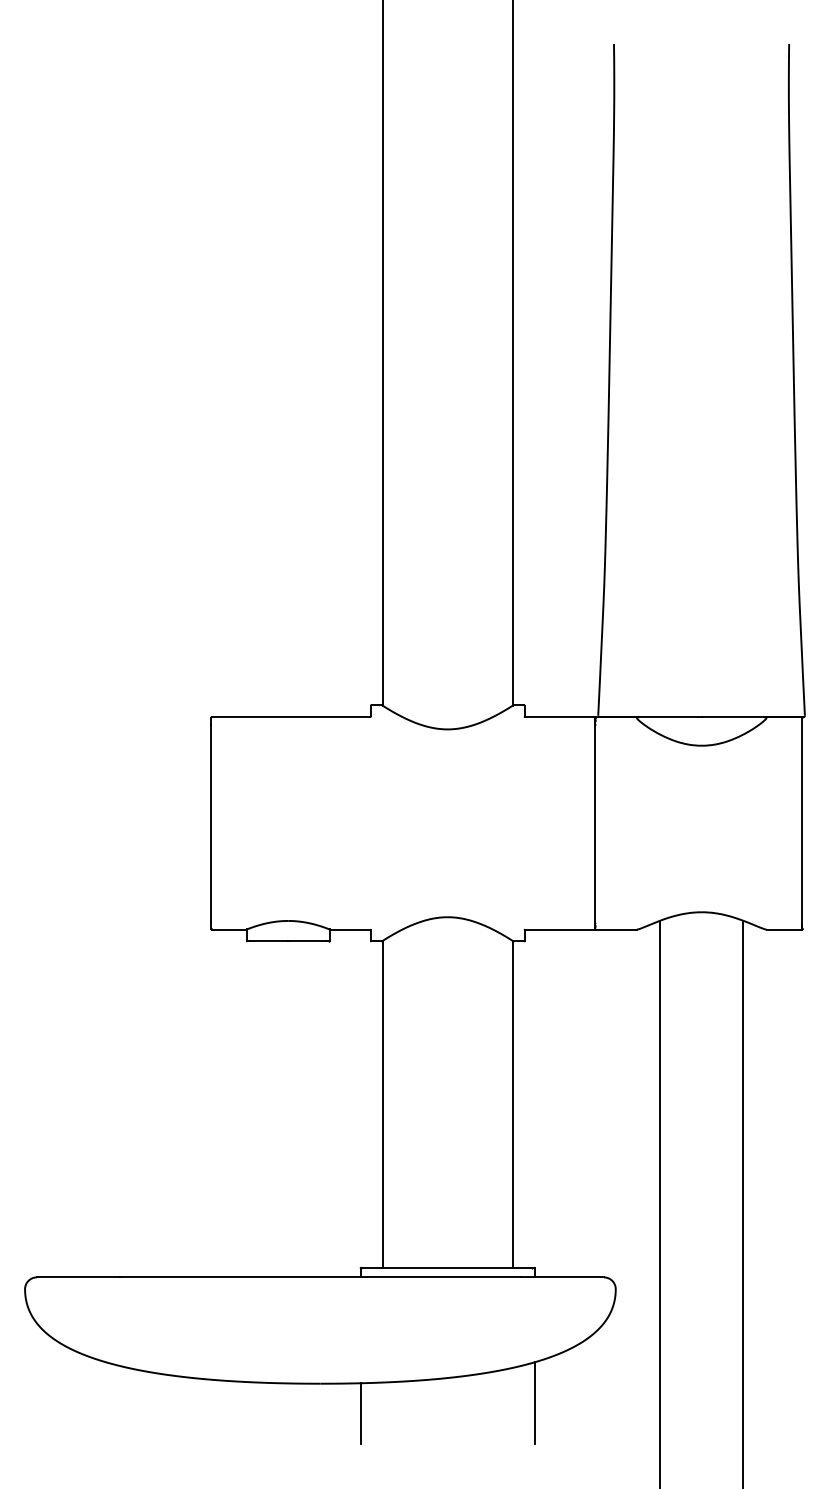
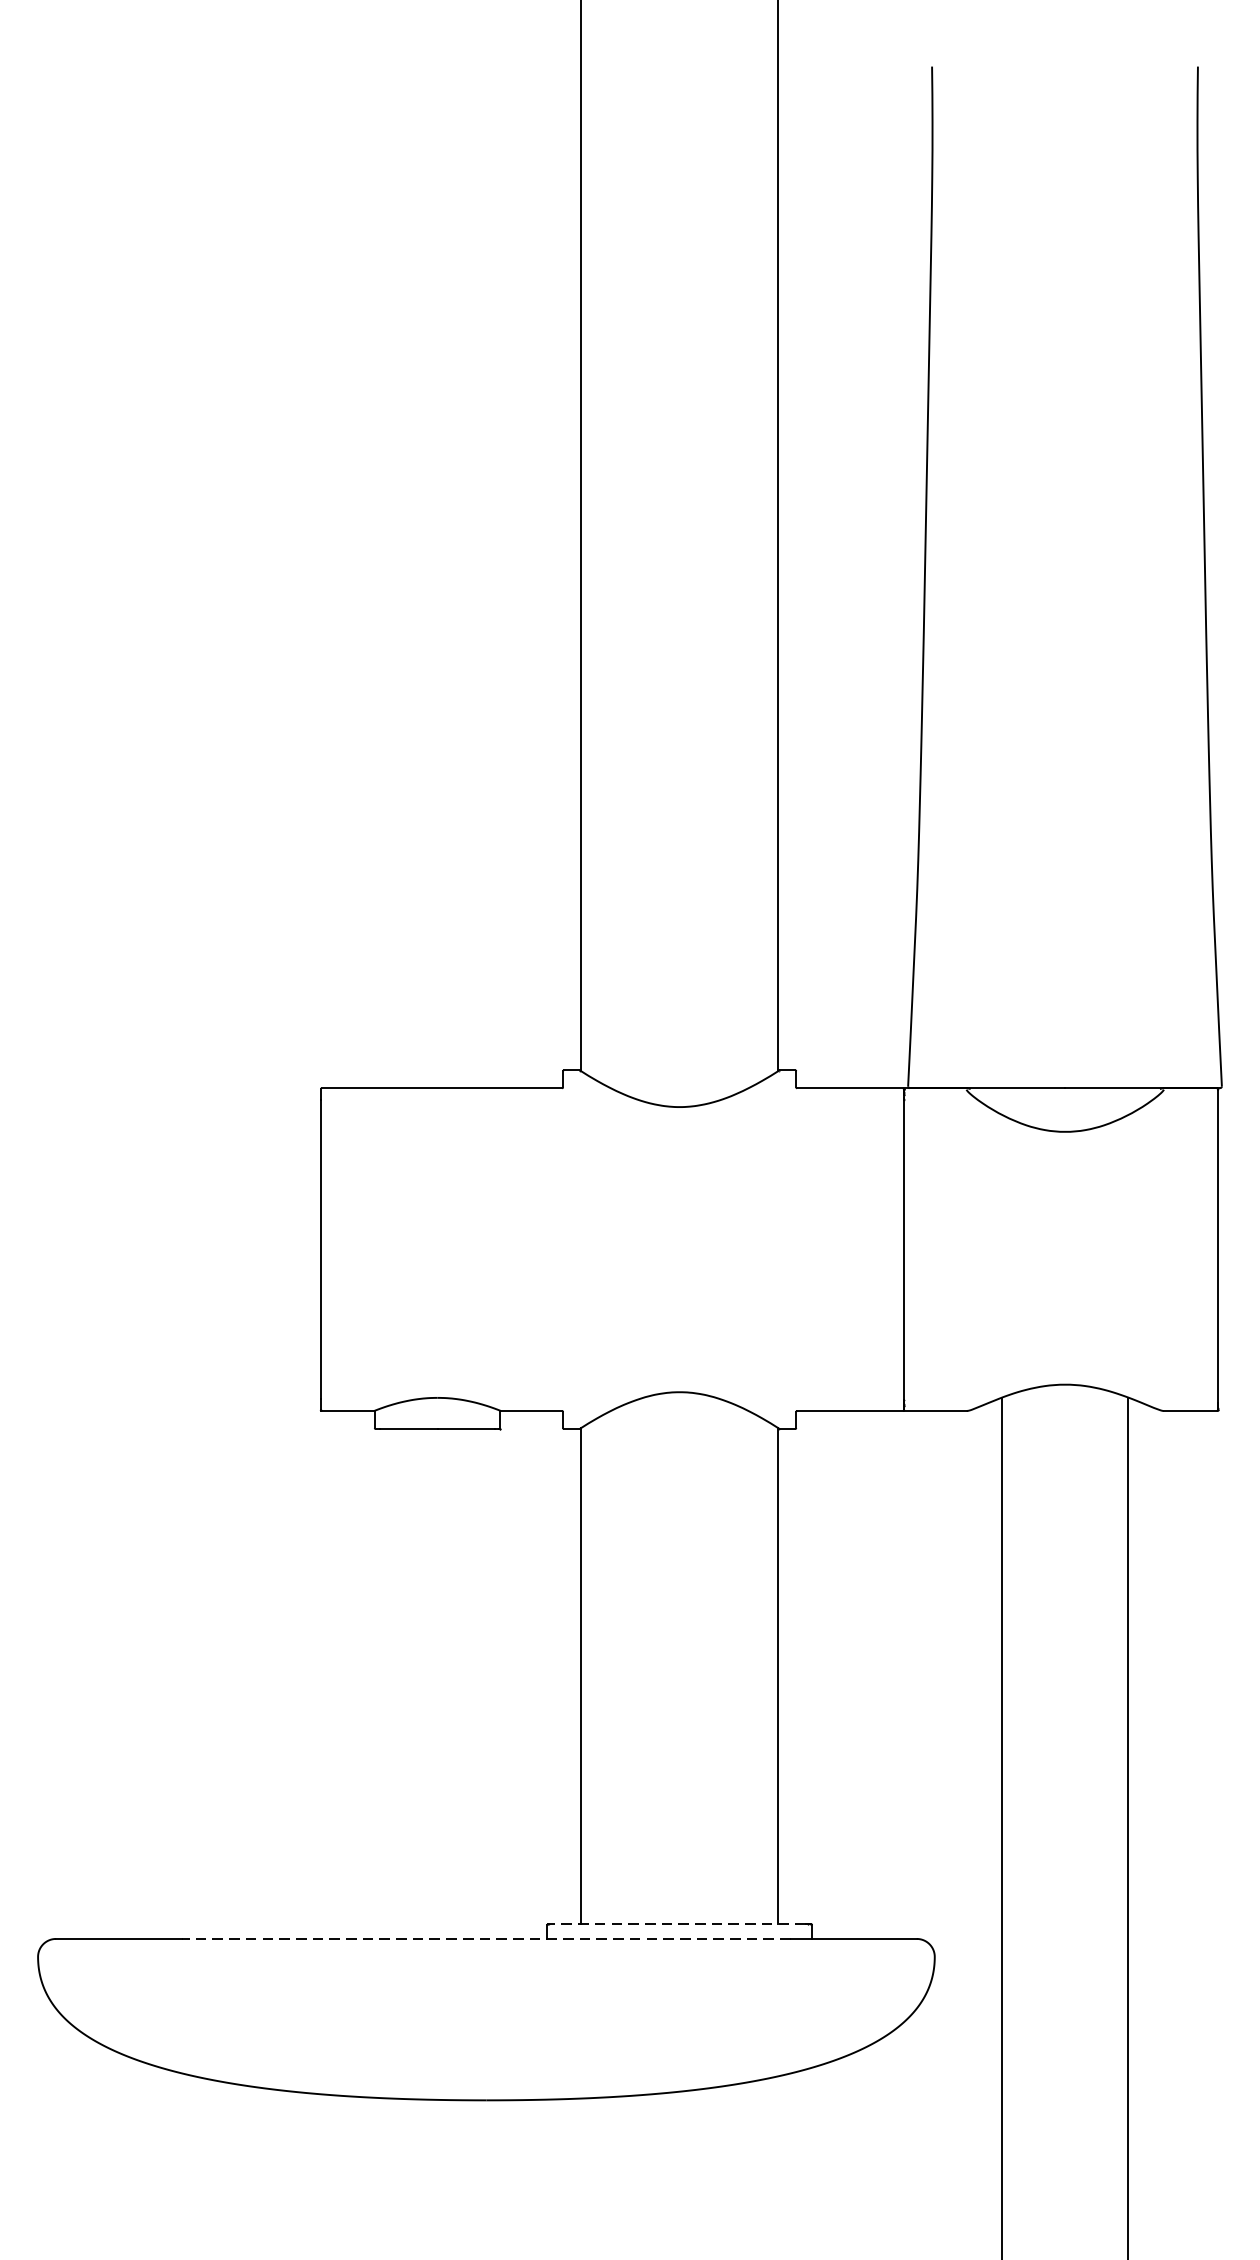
line: (446, 1267) -> (677, 1923), solid -> dashed
line: (319, 1277) -> (485, 1939), solid -> dashed
line: (534, 1403) -> (811, 2130), removed
line: (360, 1413) -> (547, 2145), removed

